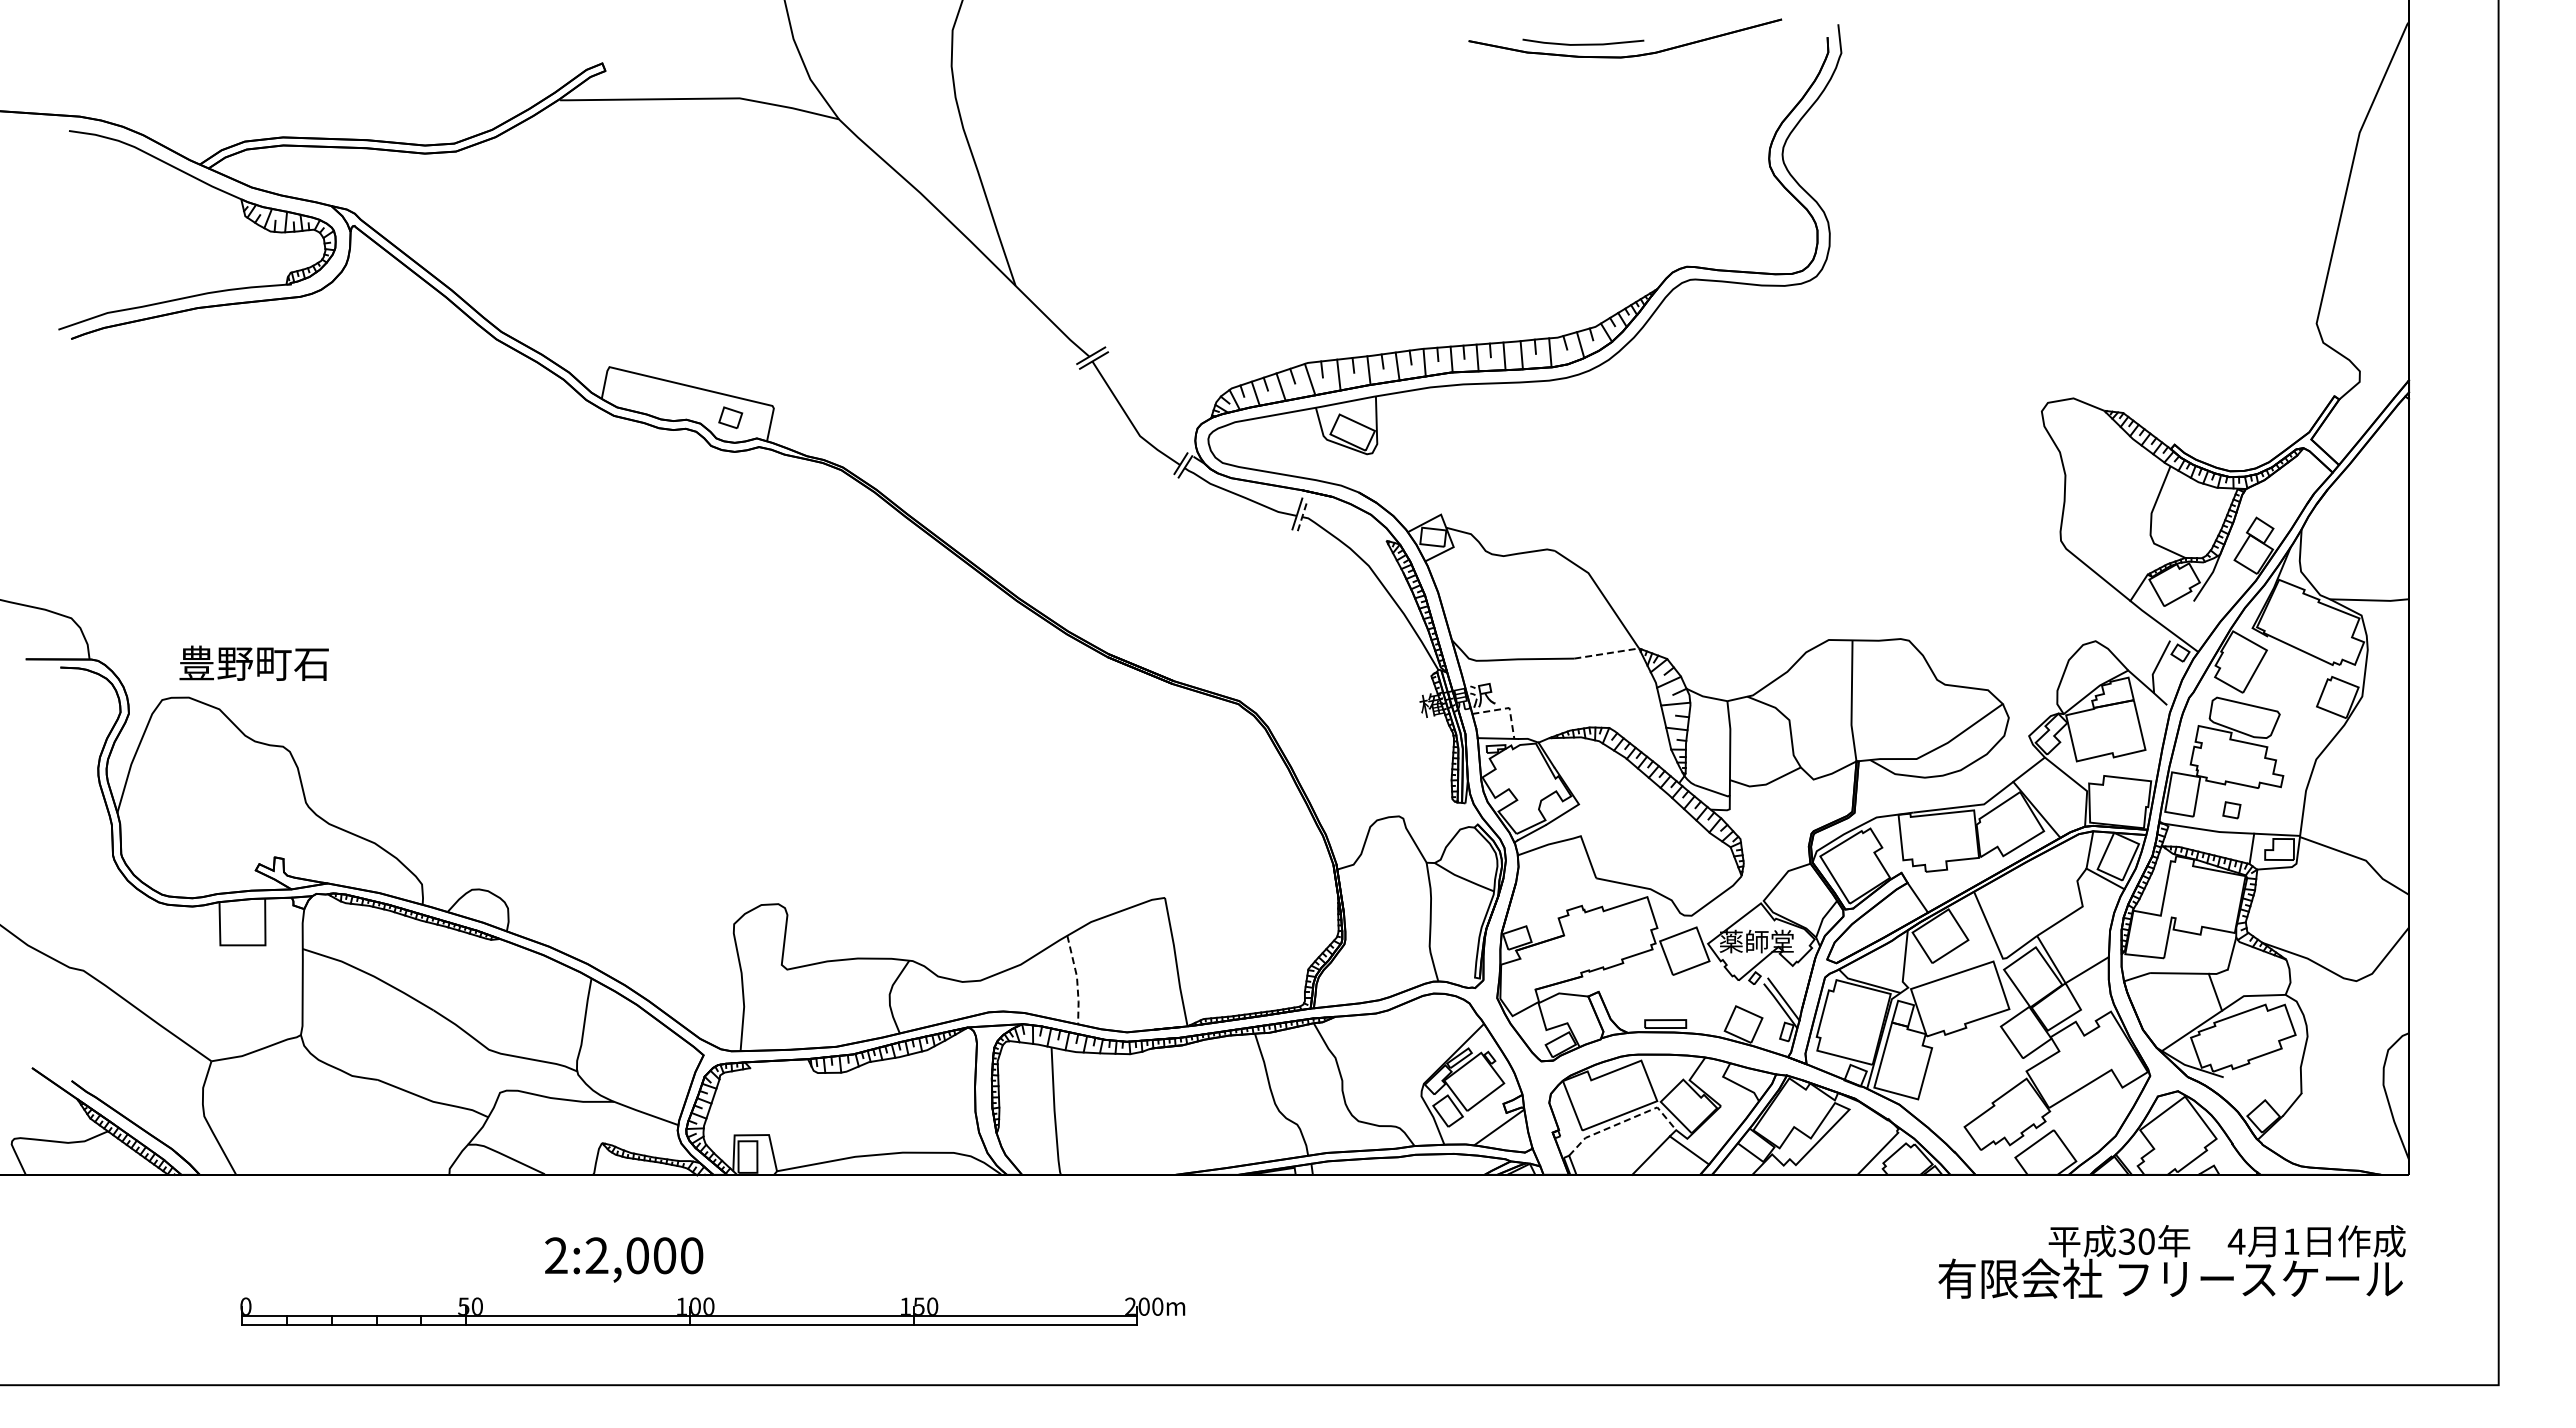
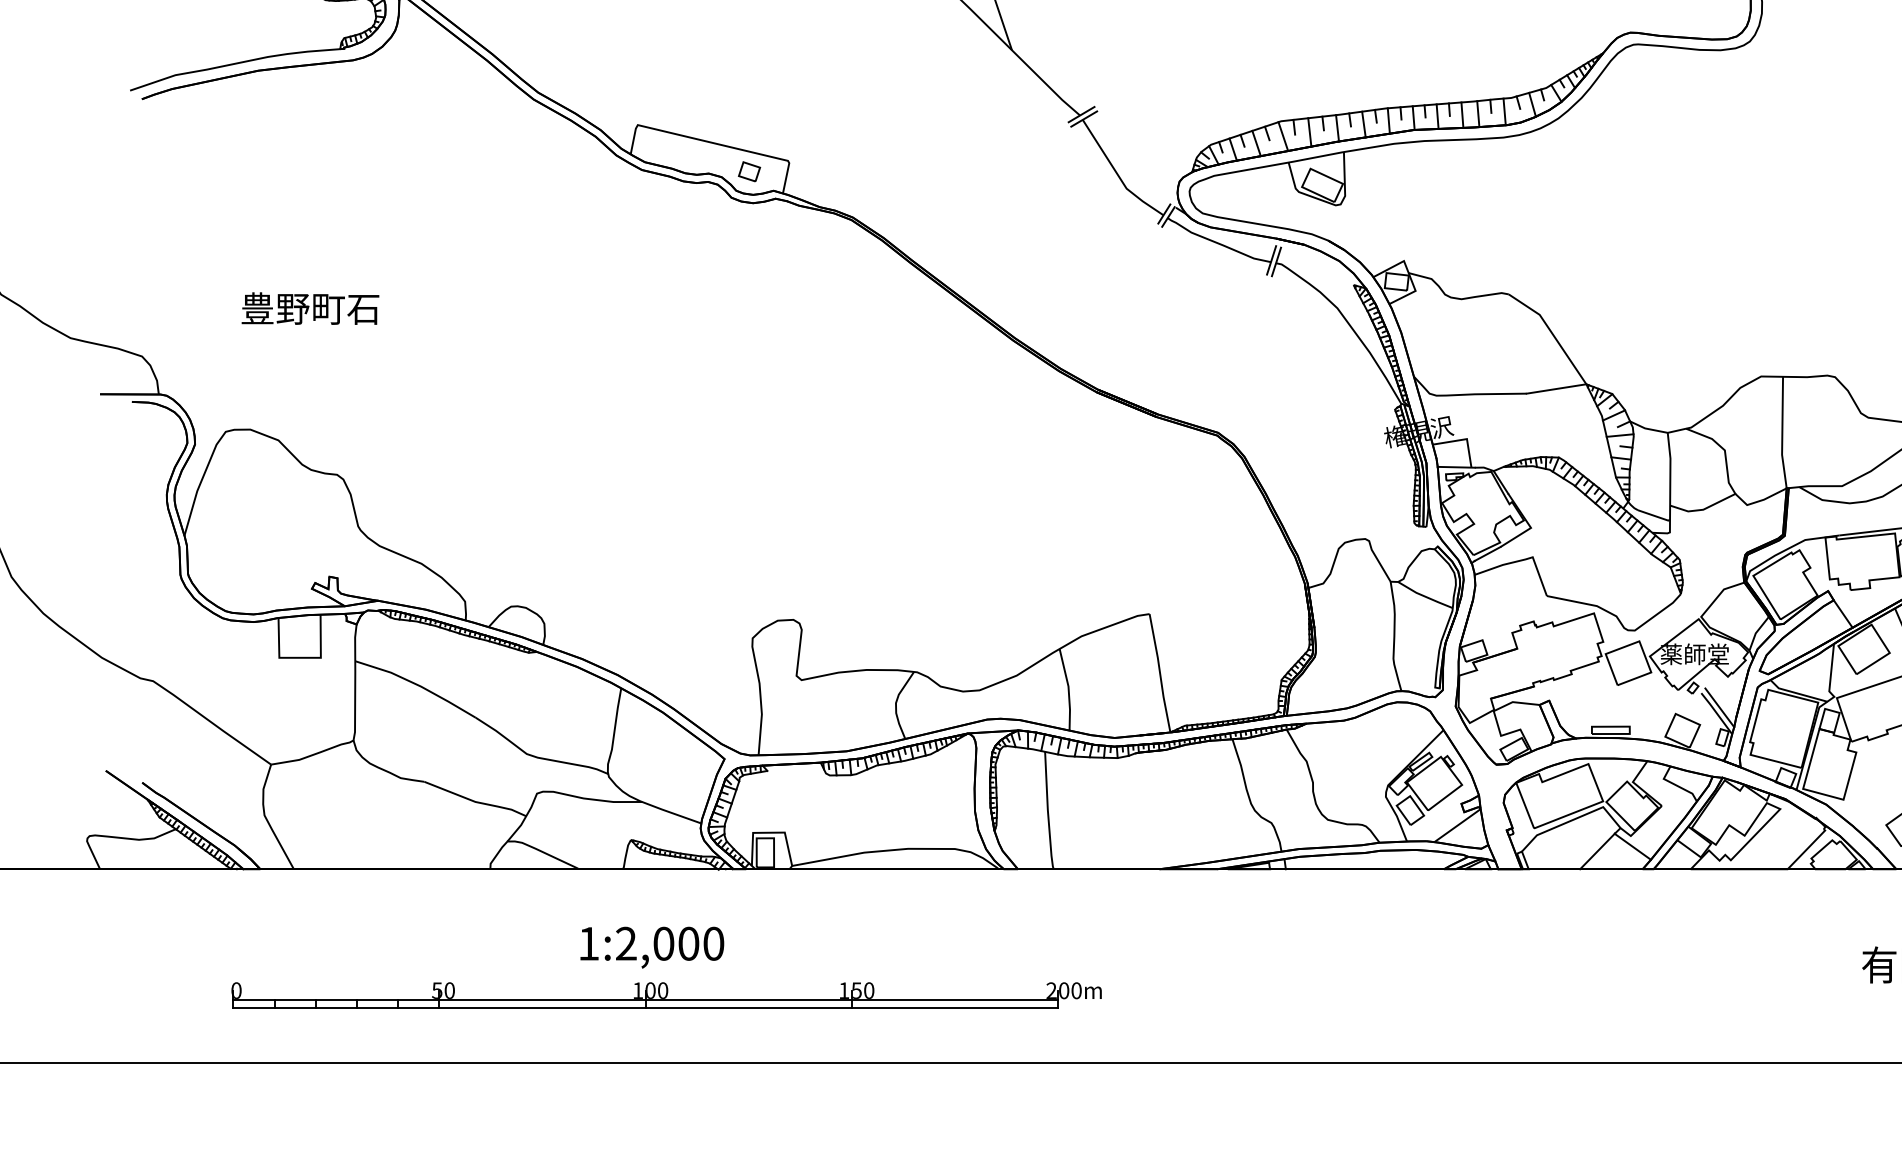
line: (1302, 515) -> (1276, 261), dashed -> solid
line: (1606, 653) -> (1556, 388), dashed -> solid
text: (253, 662) -> (309, 307), moved
line: (1507, 708) -> (1465, 439), dashed -> solid
line: (1077, 980) -> (1069, 690), dashed -> solid
line: (1623, 1121) -> (1572, 820), dashed -> solid
text: (556, 1255) -> (589, 943), 2:2,000 -> 1:2,000
part: (712, 1311) -> (666, 995), moved

